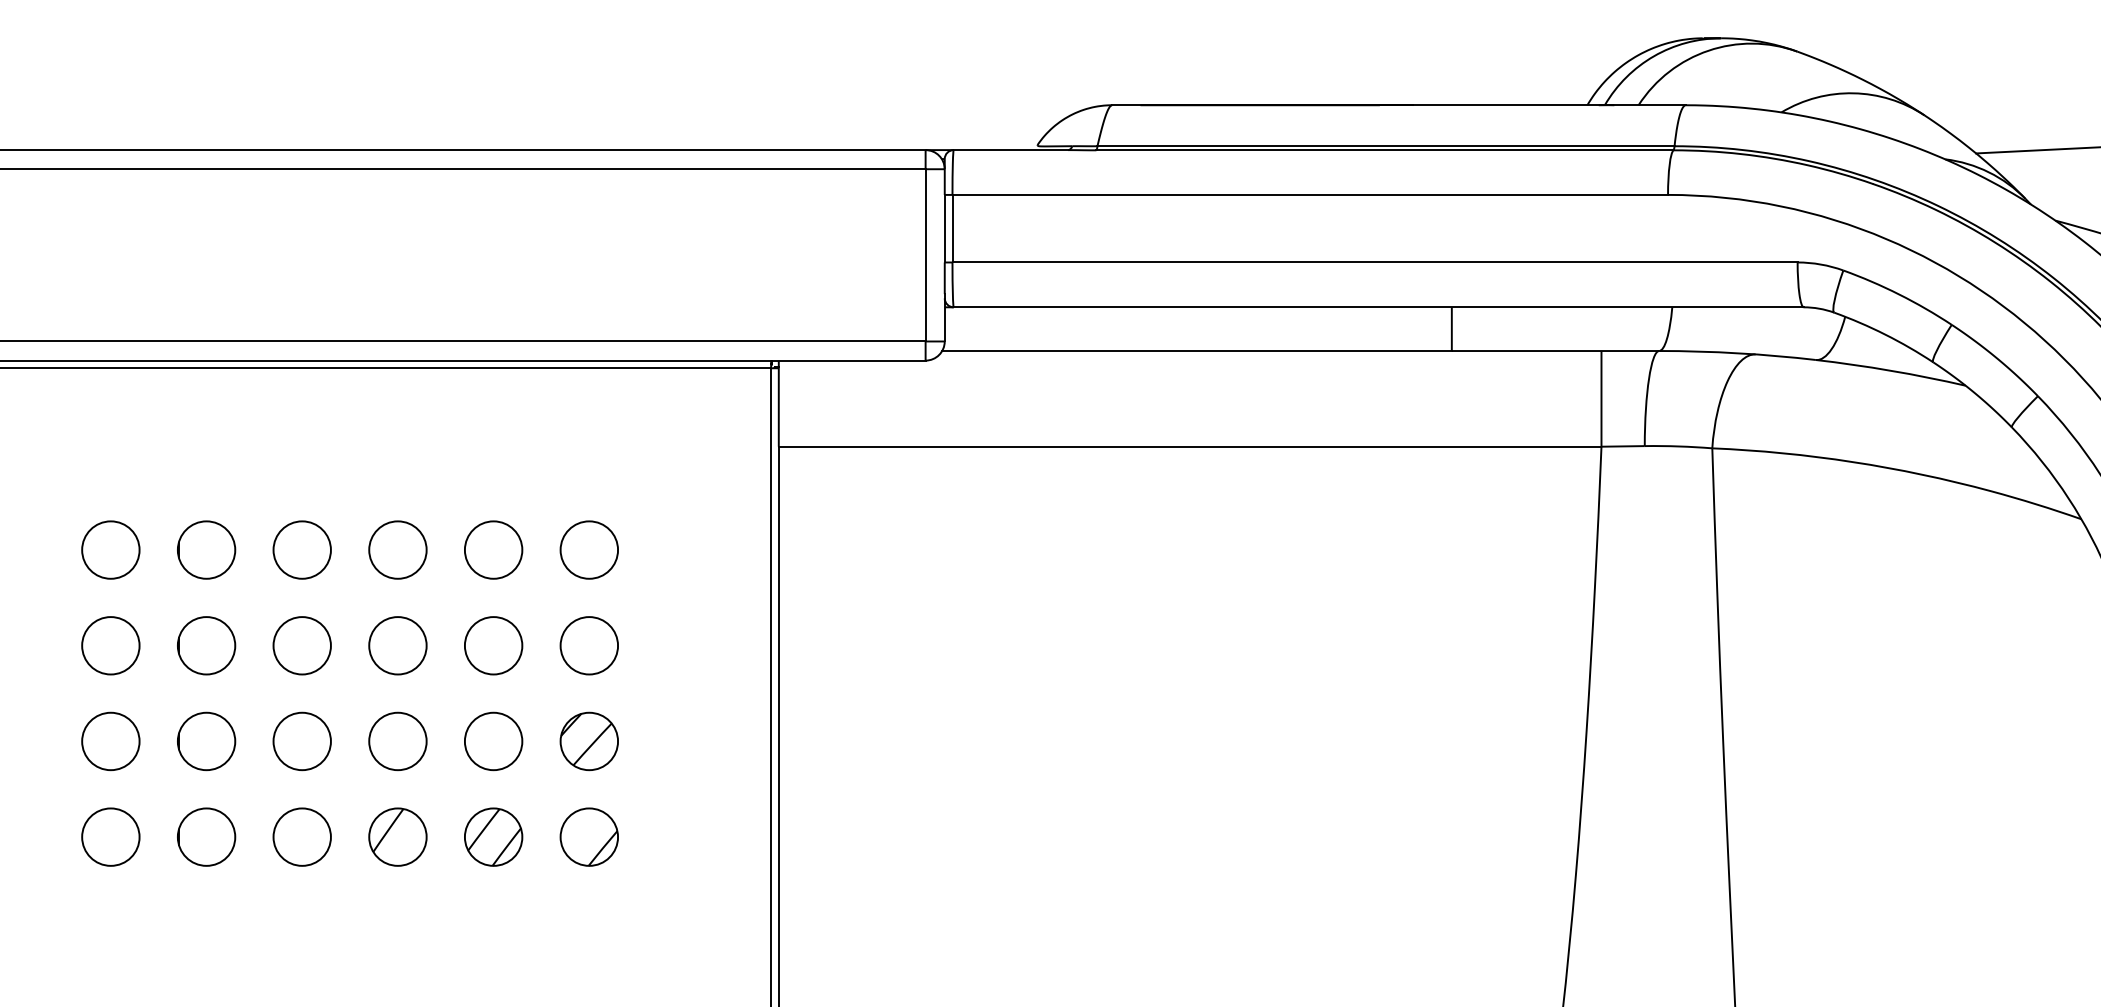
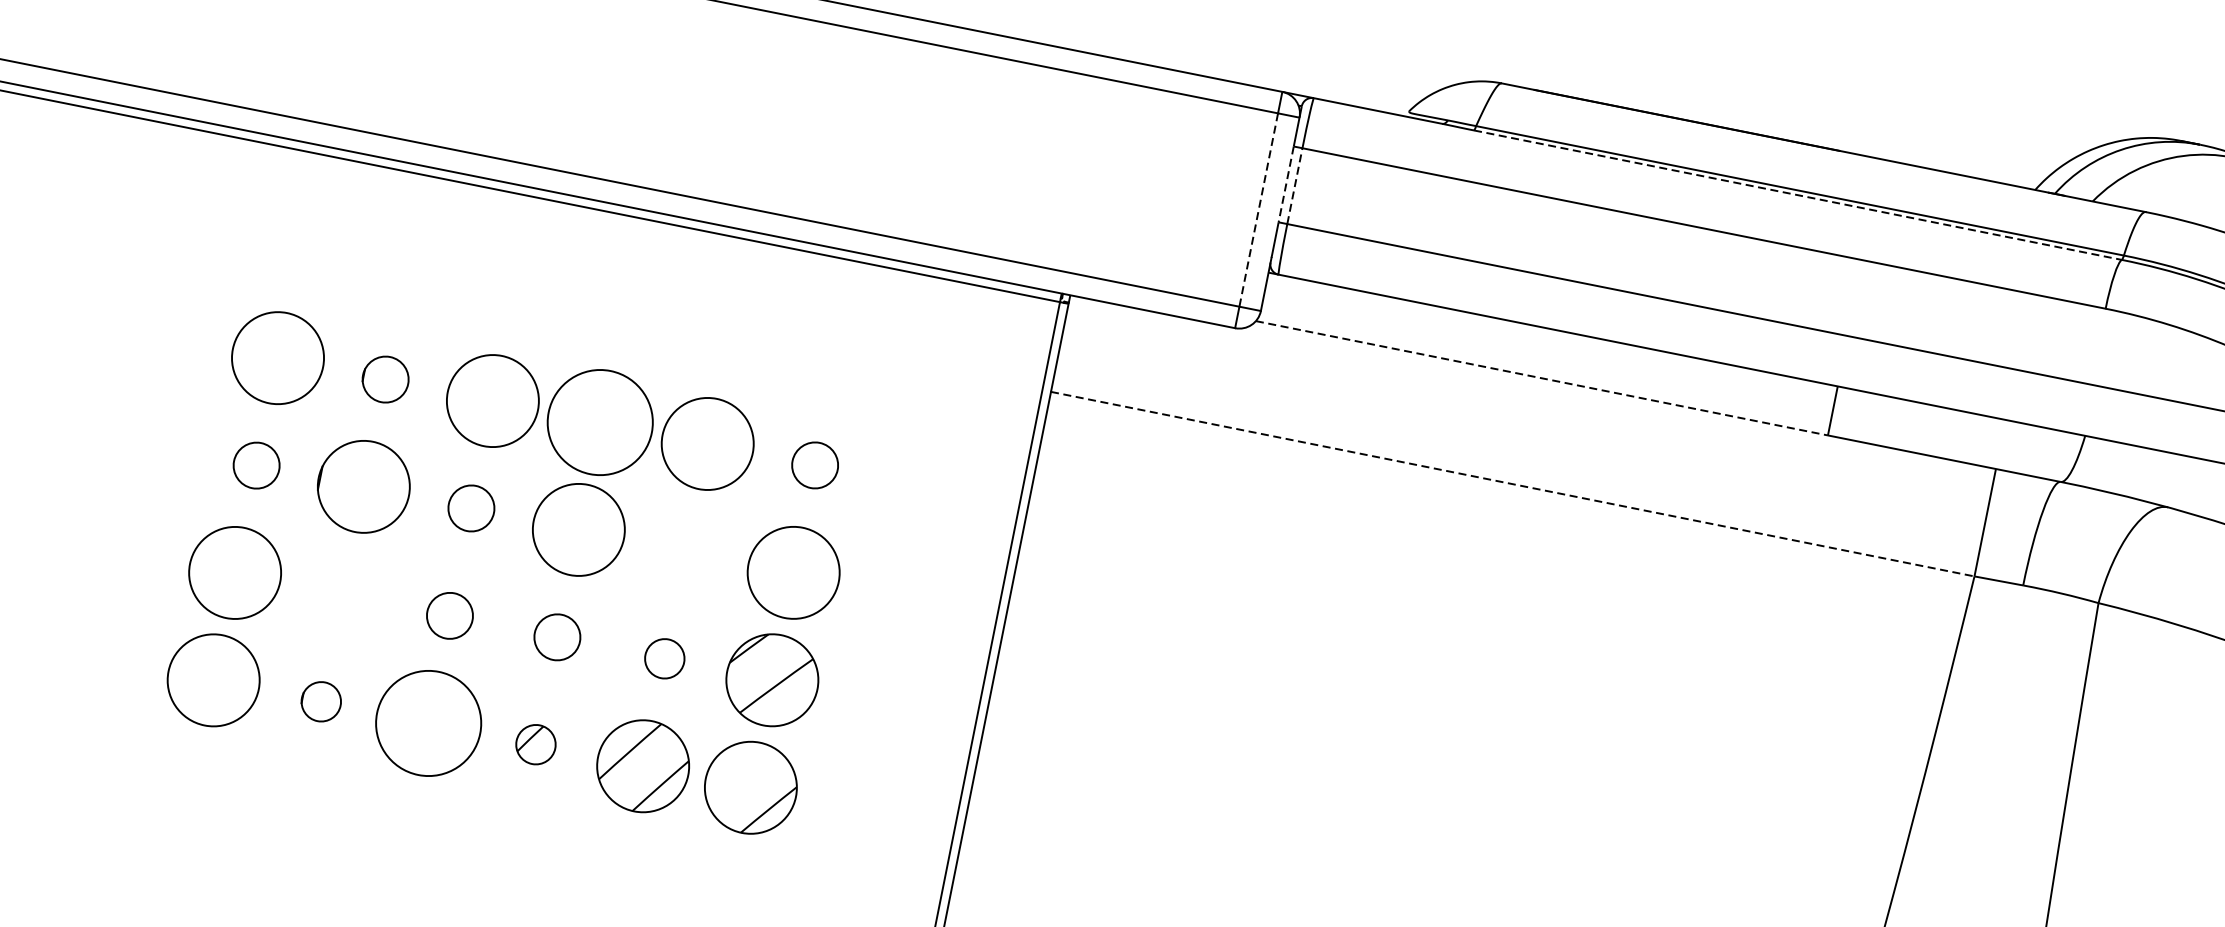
line: (1384, 150) -> (1797, 195), solid -> dashed
line: (944, 228) -> (1285, 184), solid -> dashed
line: (952, 228) -> (1294, 185), solid -> dashed
line: (925, 255) -> (1258, 210), solid -> dashed
line: (1197, 351) -> (1542, 378), solid -> dashed
line: (1190, 446) -> (1513, 484), solid -> dashed
circle: (110, 549) -> (277, 357), size x1.4
circle: (206, 549) -> (385, 378), size x0.7
circle: (301, 549) -> (492, 400), size x1.4
circle: (397, 549) -> (599, 421), size x1.6
circle: (493, 549) -> (707, 443), size x1.4
circle: (589, 549) -> (815, 464), size x0.7
circle: (110, 645) -> (256, 465), size x0.7
circle: (206, 645) -> (364, 486), size x1.4
circle: (301, 645) -> (470, 507), size x0.7
circle: (397, 645) -> (578, 529), size x1.4
circle: (493, 645) -> (686, 551), removed
circle: (589, 645) -> (793, 572), size x1.4
circle: (110, 741) -> (234, 572), size x1.4
part: (206, 741) -> (342, 594), removed
circle: (301, 741) -> (449, 615), size x0.7
circle: (397, 741) -> (556, 637), size x0.7
circle: (493, 741) -> (664, 658), size x0.6
part: (588, 741) -> (771, 680), size x1.4
circle: (110, 836) -> (213, 679), size x1.4
circle: (206, 836) -> (321, 701), size x0.6
circle: (301, 836) -> (427, 722), size x1.6
part: (397, 836) -> (535, 743), size x0.6
part: (493, 836) -> (643, 765), size x1.4
part: (588, 836) -> (749, 786), size x1.4

